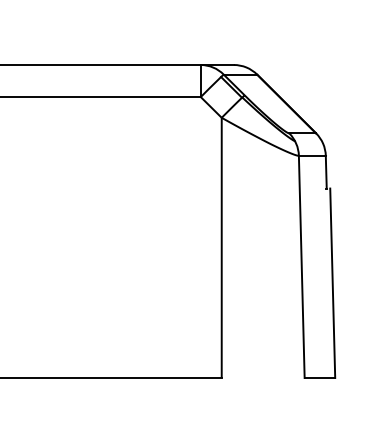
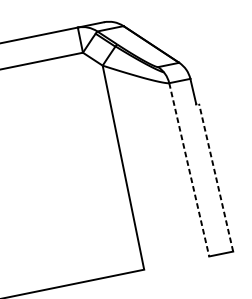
line: (301, 267) -> (189, 170), solid -> dashed
line: (332, 283) -> (215, 177), solid -> dashed

